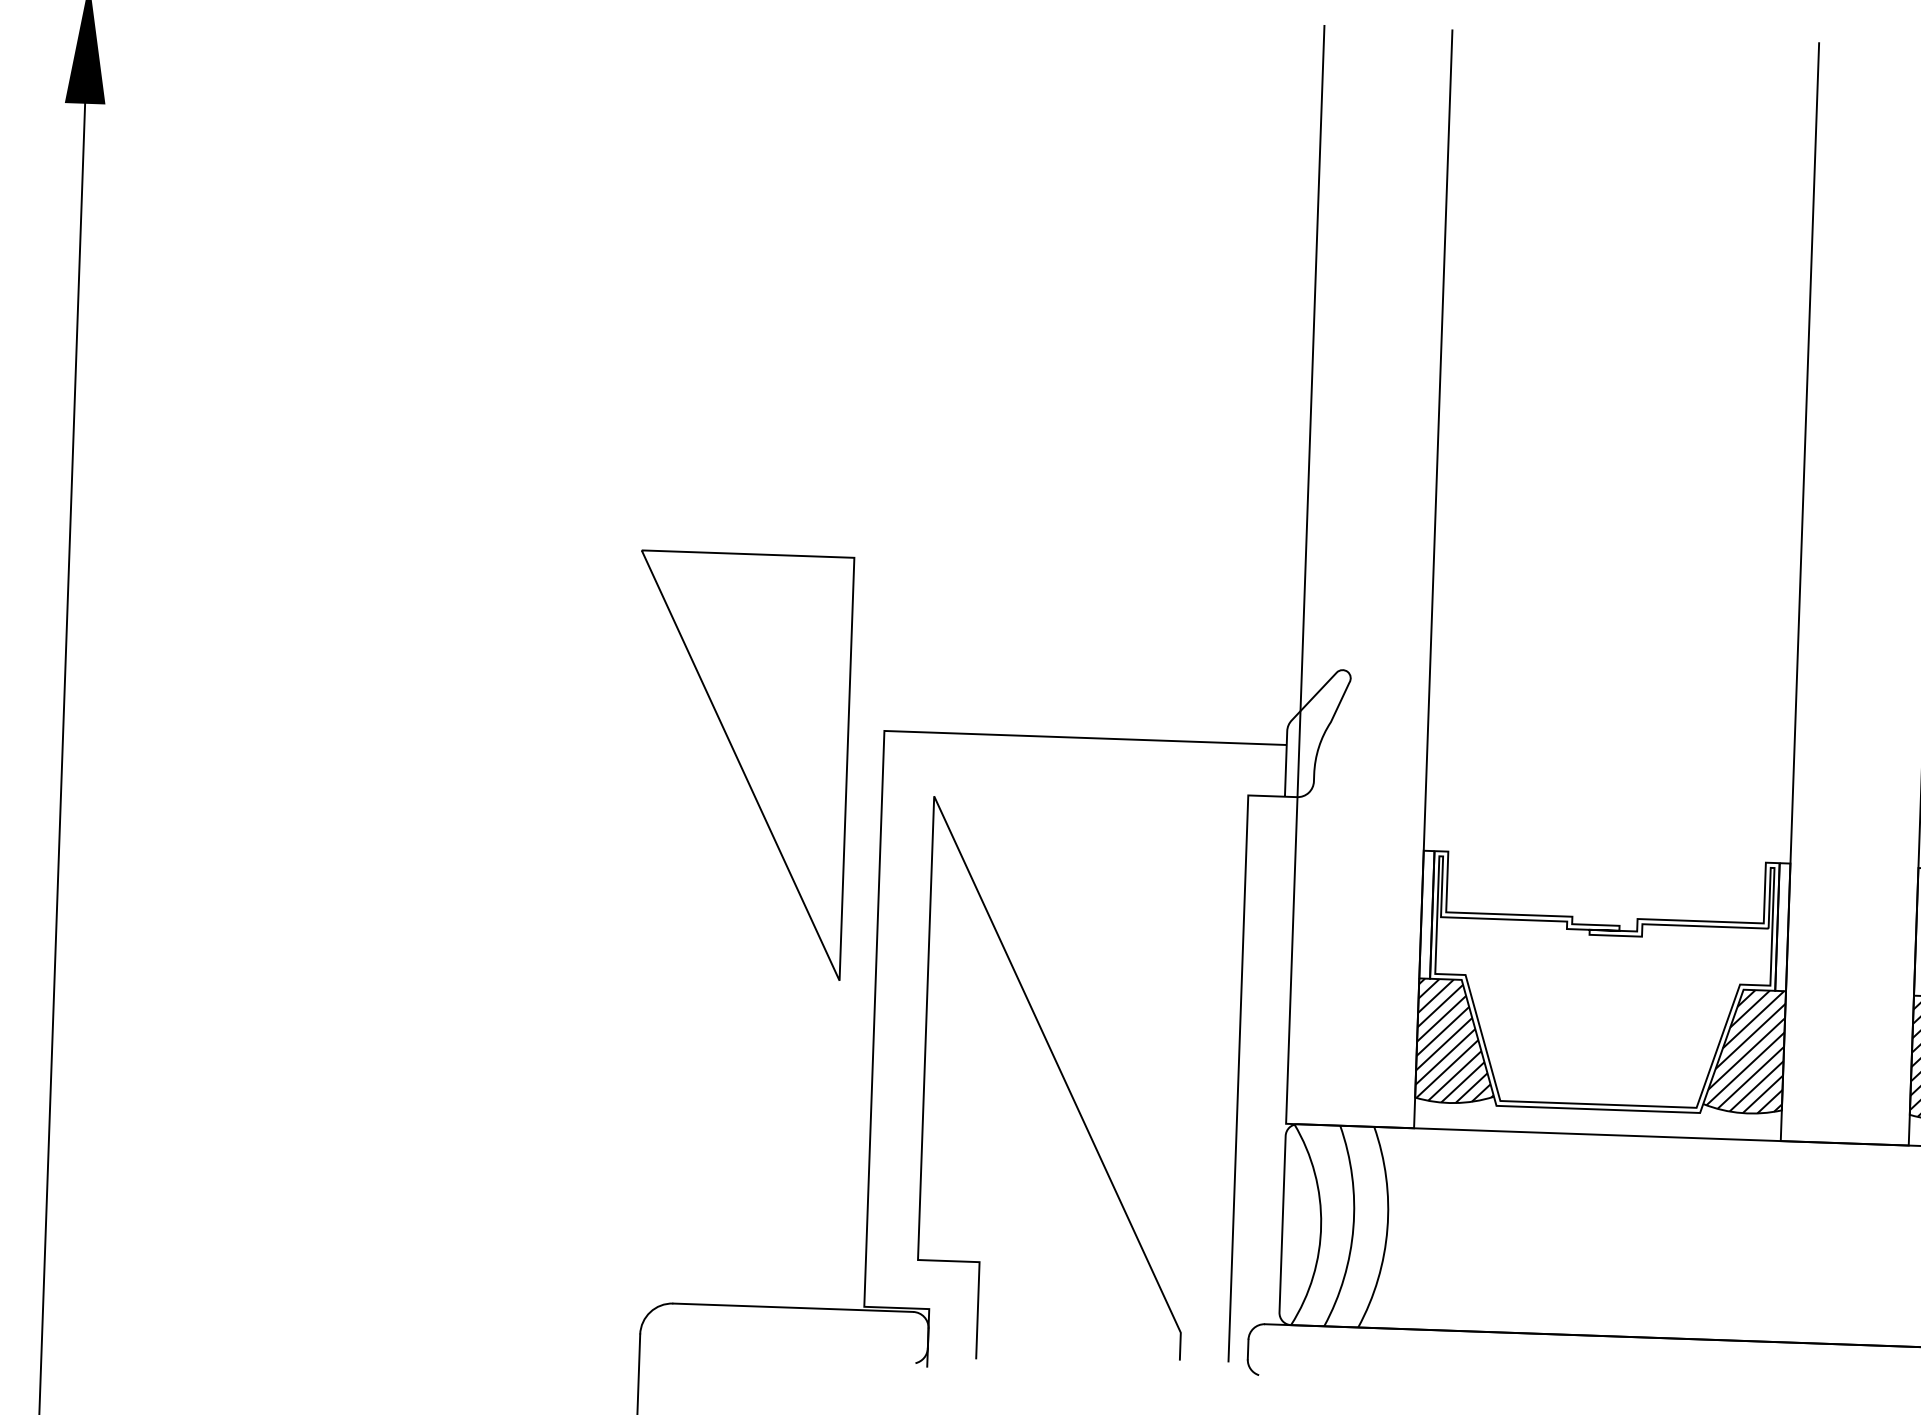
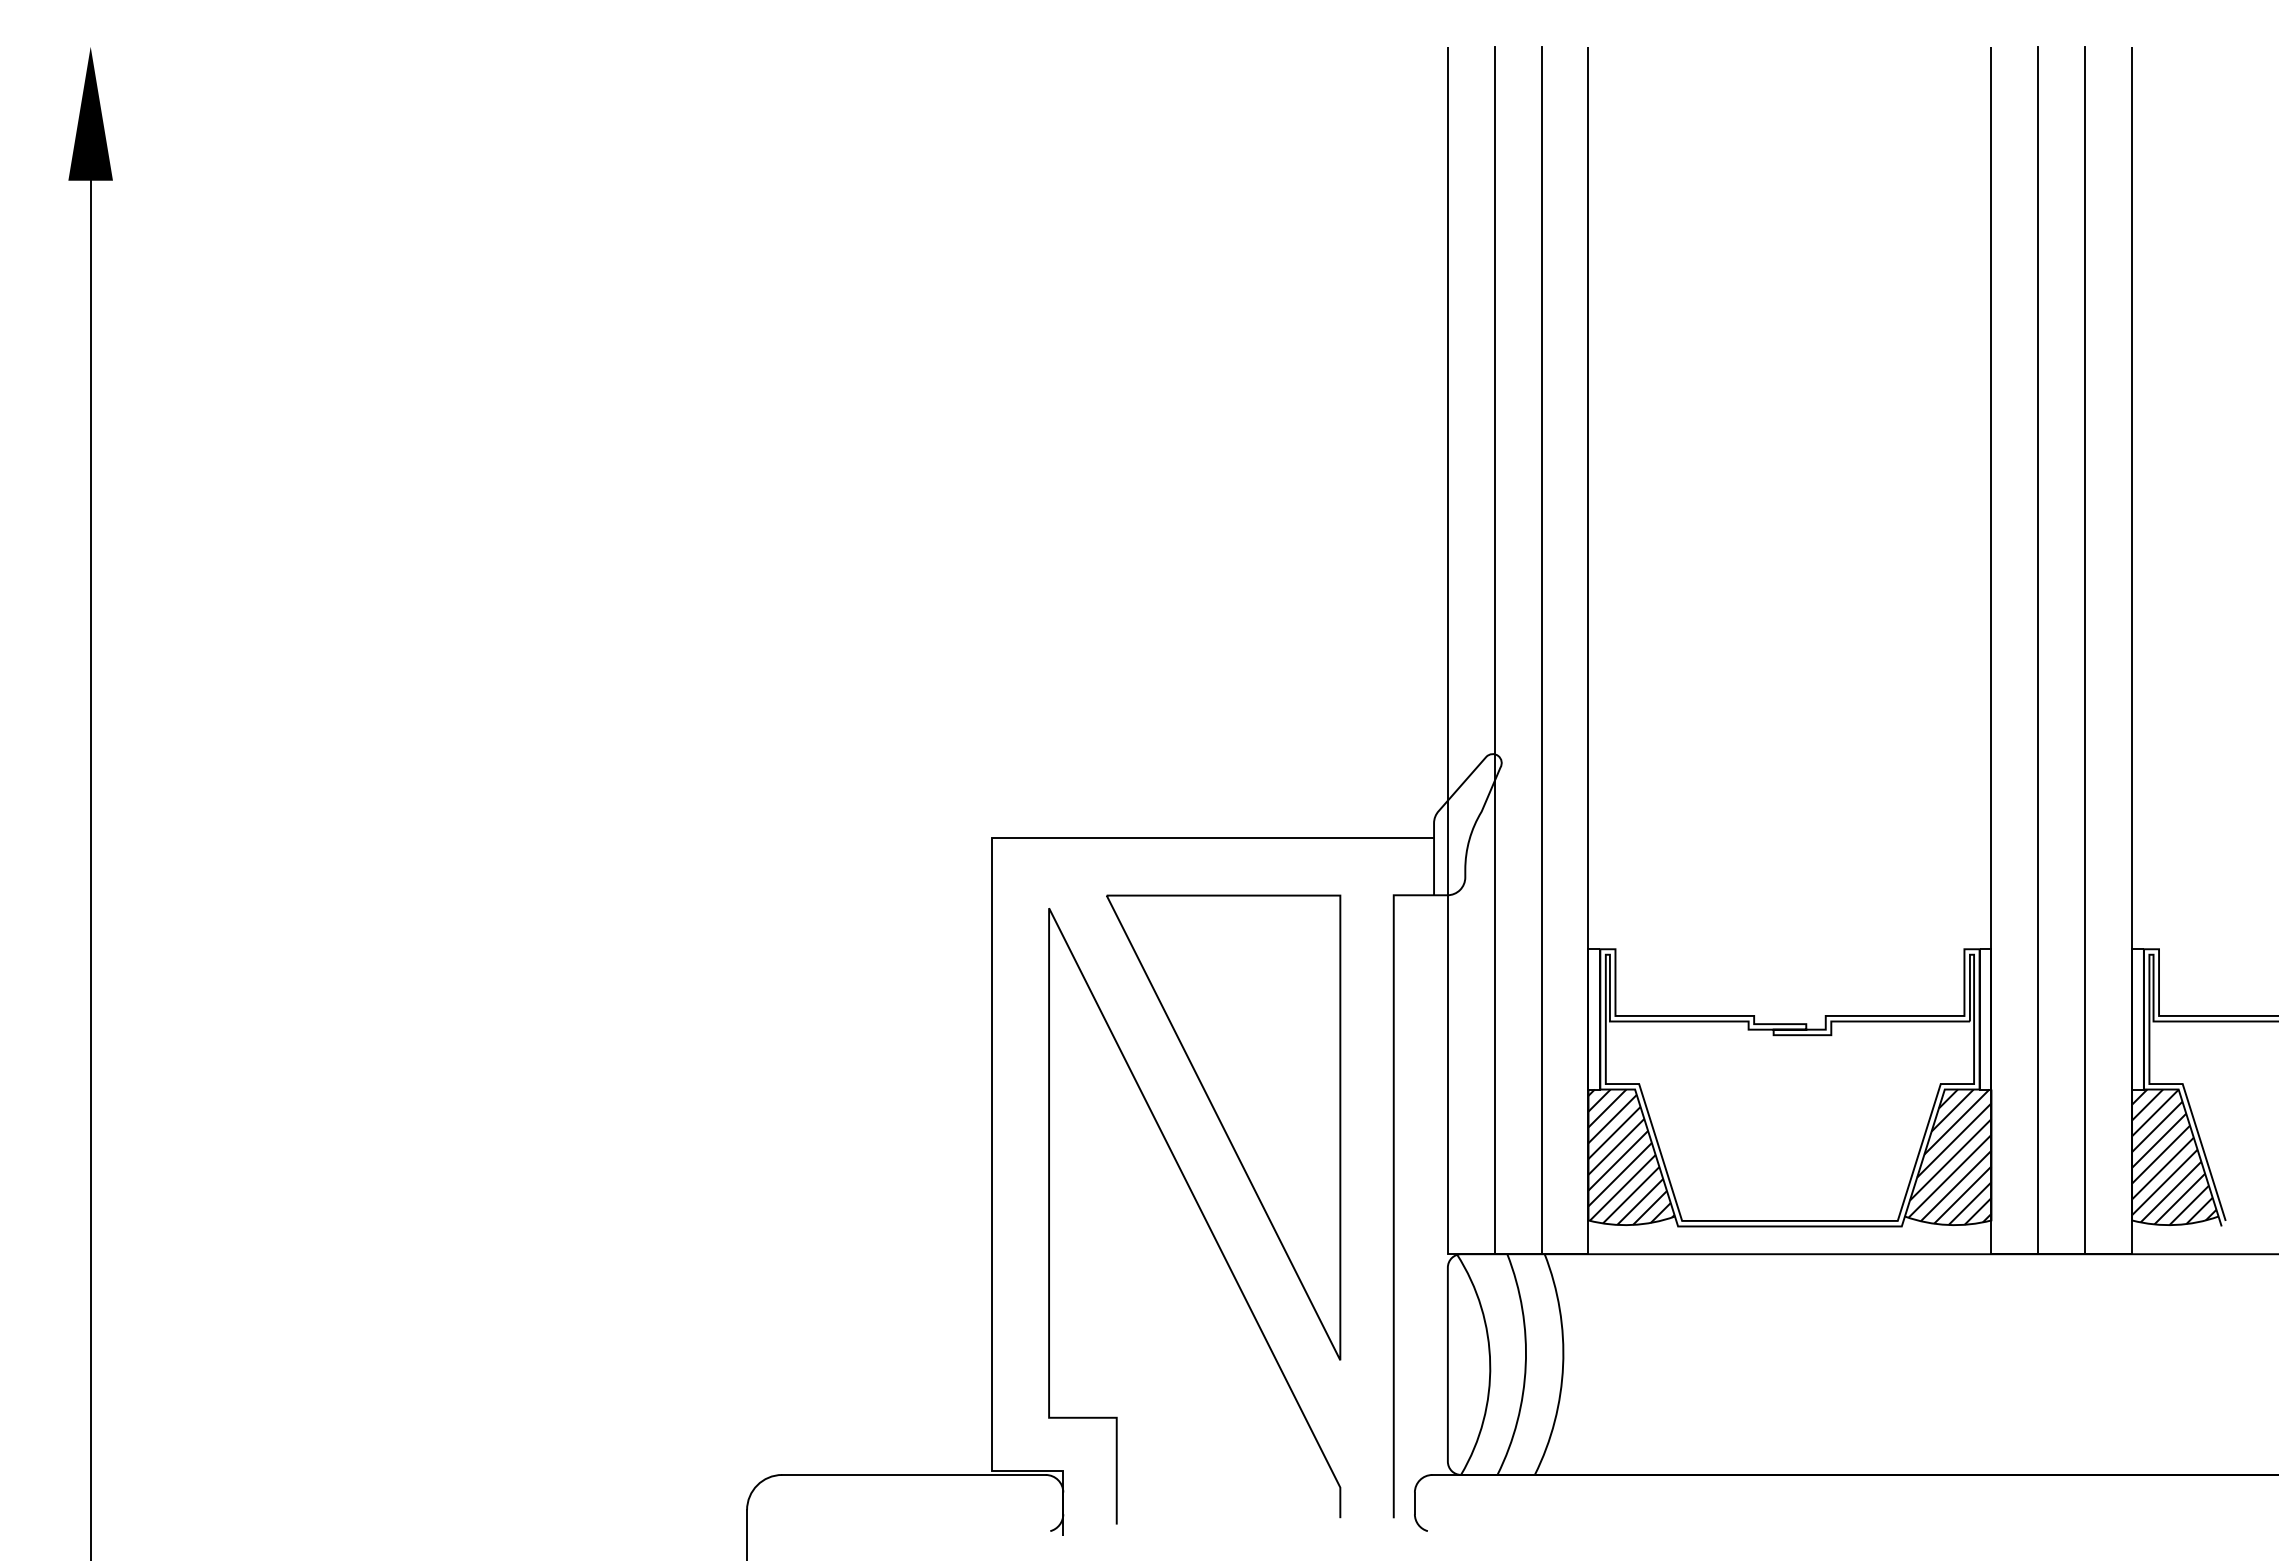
line: (1347, 575) -> (1494, 650), added
line: (1390, 577) -> (1541, 650), added
line: (1842, 593) -> (2038, 650), added
line: (1885, 594) -> (2085, 650), added
part: (740, 765) -> (1223, 1127), moved

